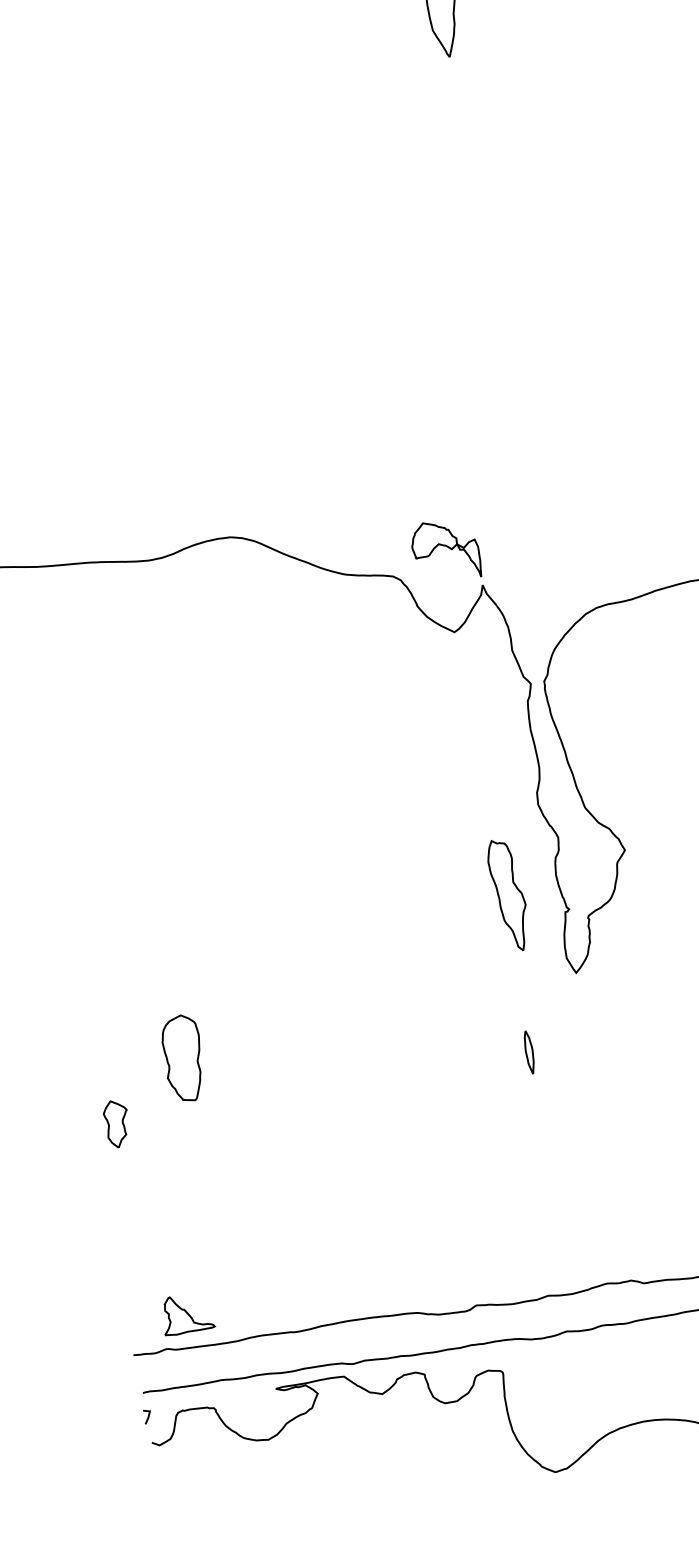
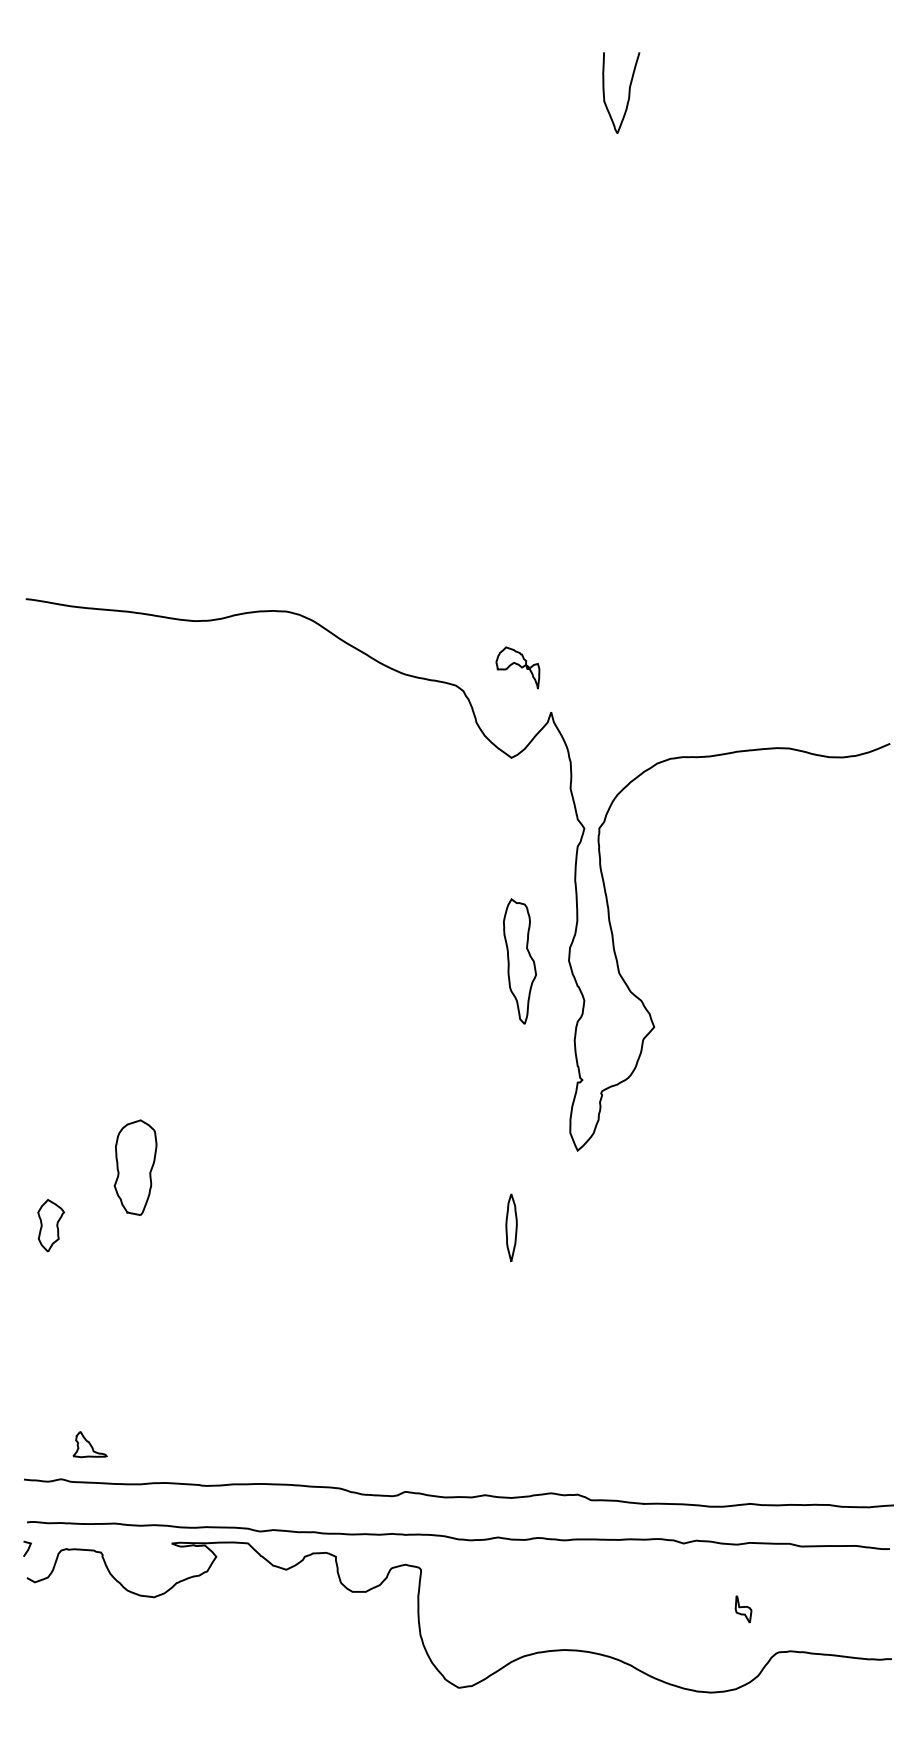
part: (445, 550) -> (517, 667), size x0.6
part: (508, 895) -> (519, 961), moved
part: (529, 1052) -> (511, 1227), size x1.4
part: (186, 1313) -> (89, 1444), size x0.6

